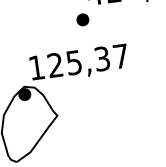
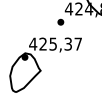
text: (37, 66) -> (33, 43), 125,37 -> 425,37

